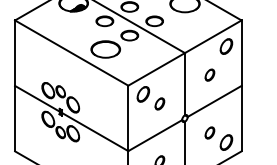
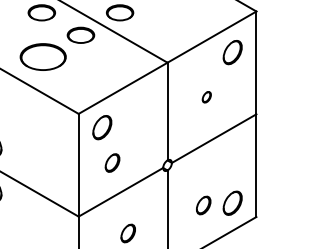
part: (209, 74) -> (206, 96), size x0.6
part: (159, 103) -> (111, 162), moved
part: (209, 132) -> (202, 204), moved

